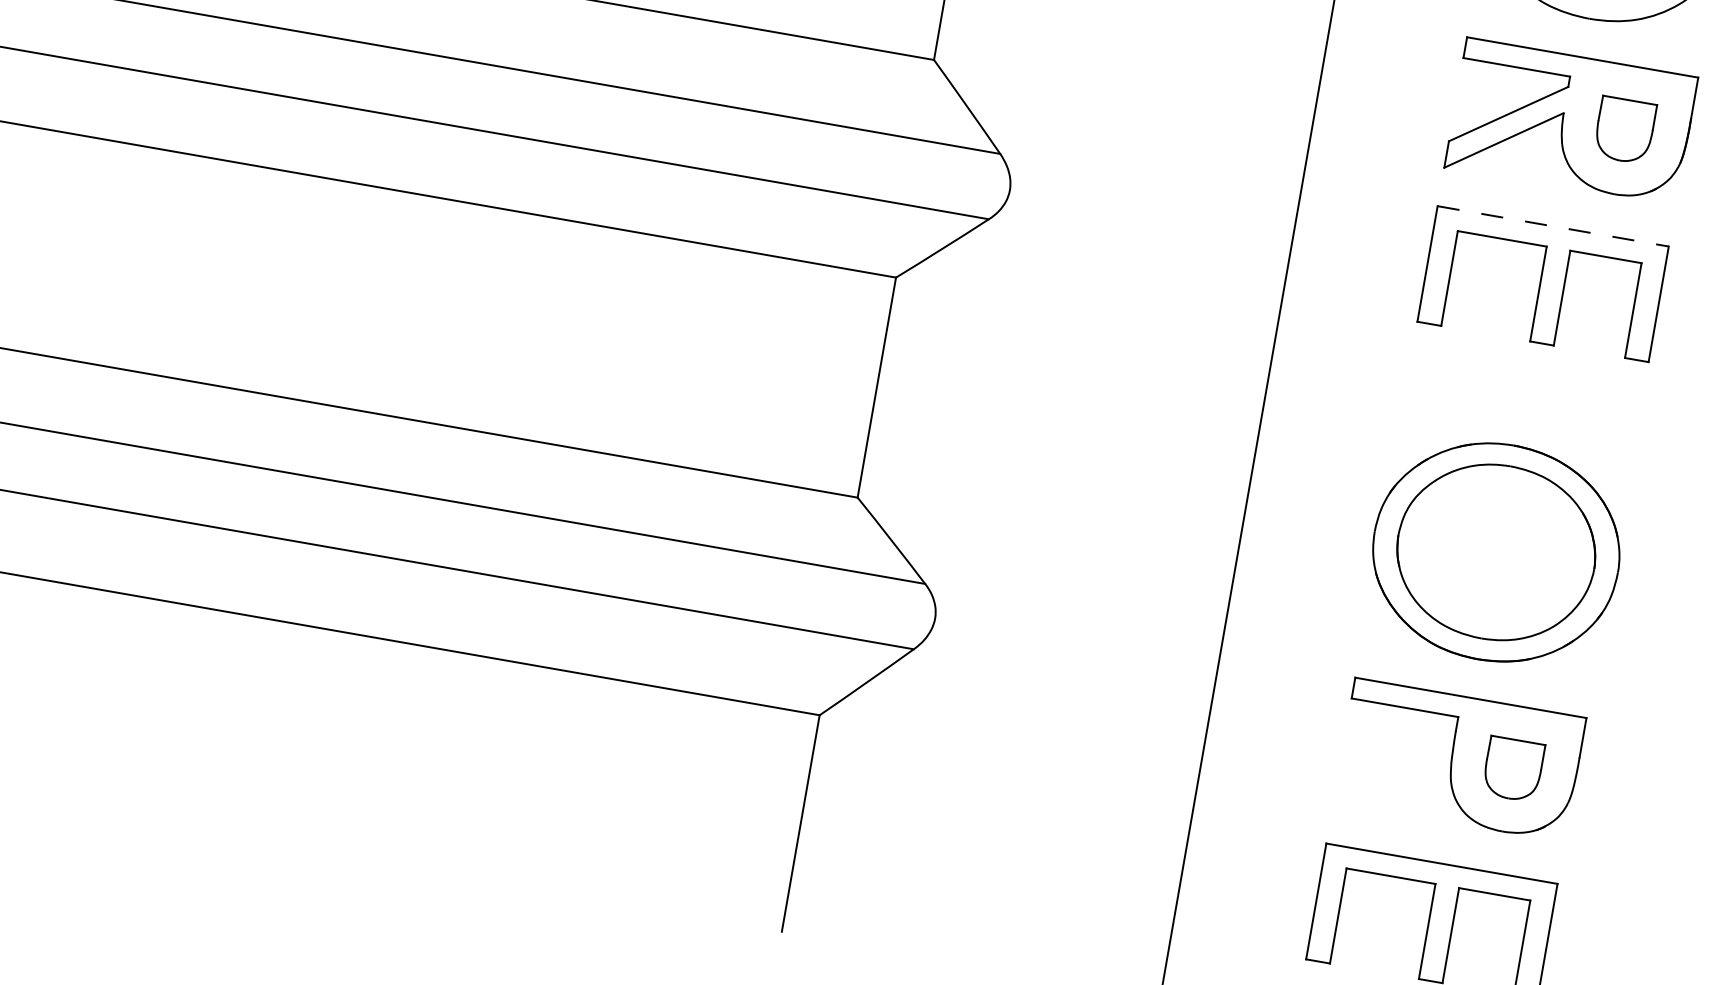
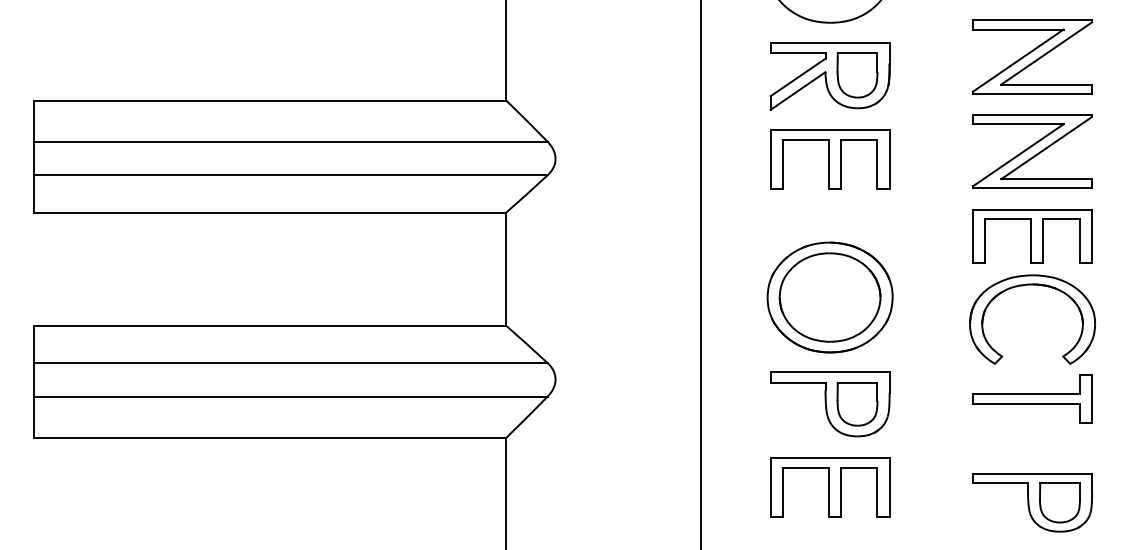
part: (1624, 130) -> (857, 75), size x1.43
line: (1553, 226) -> (830, 129), dashed -> solid
part: (1513, 769) -> (857, 404), size x1.43

